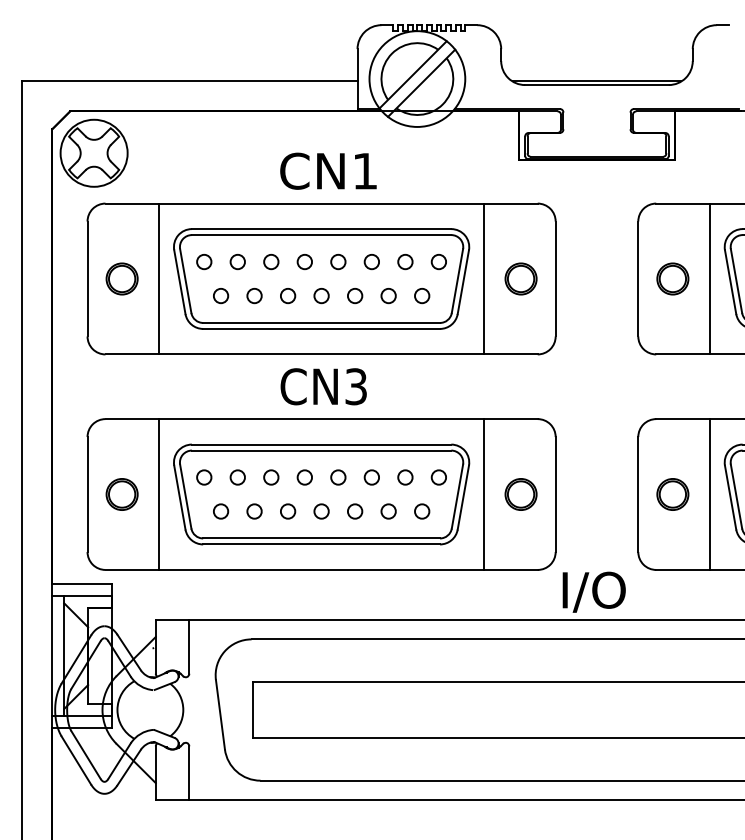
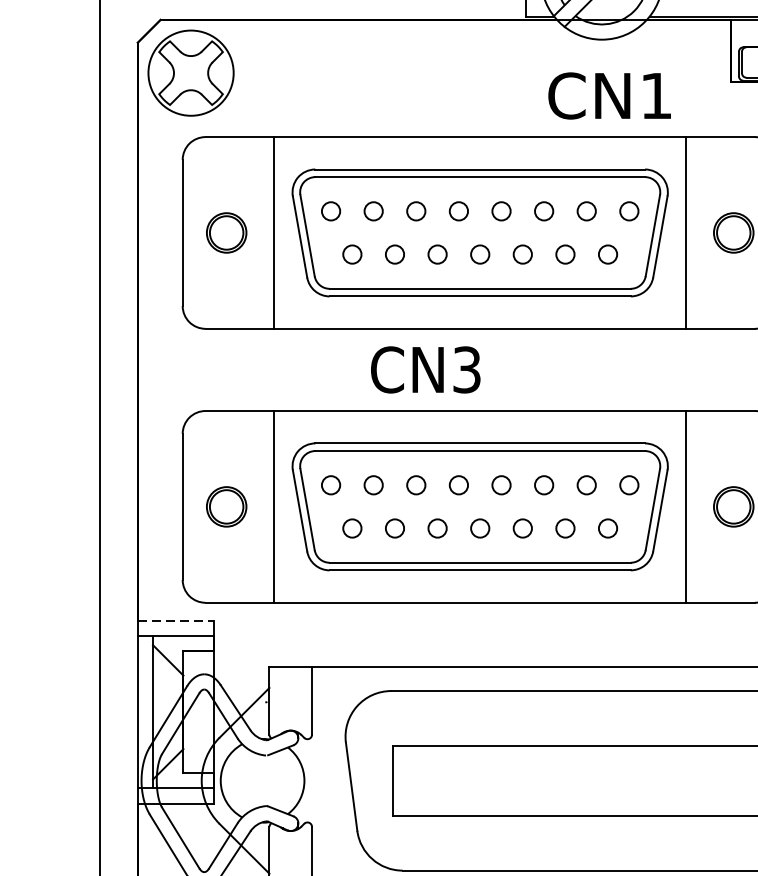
text: (328, 170) -> (609, 95), moved
text: (323, 386) -> (425, 369), moved
line: (82, 584) -> (176, 621), solid -> dashed

